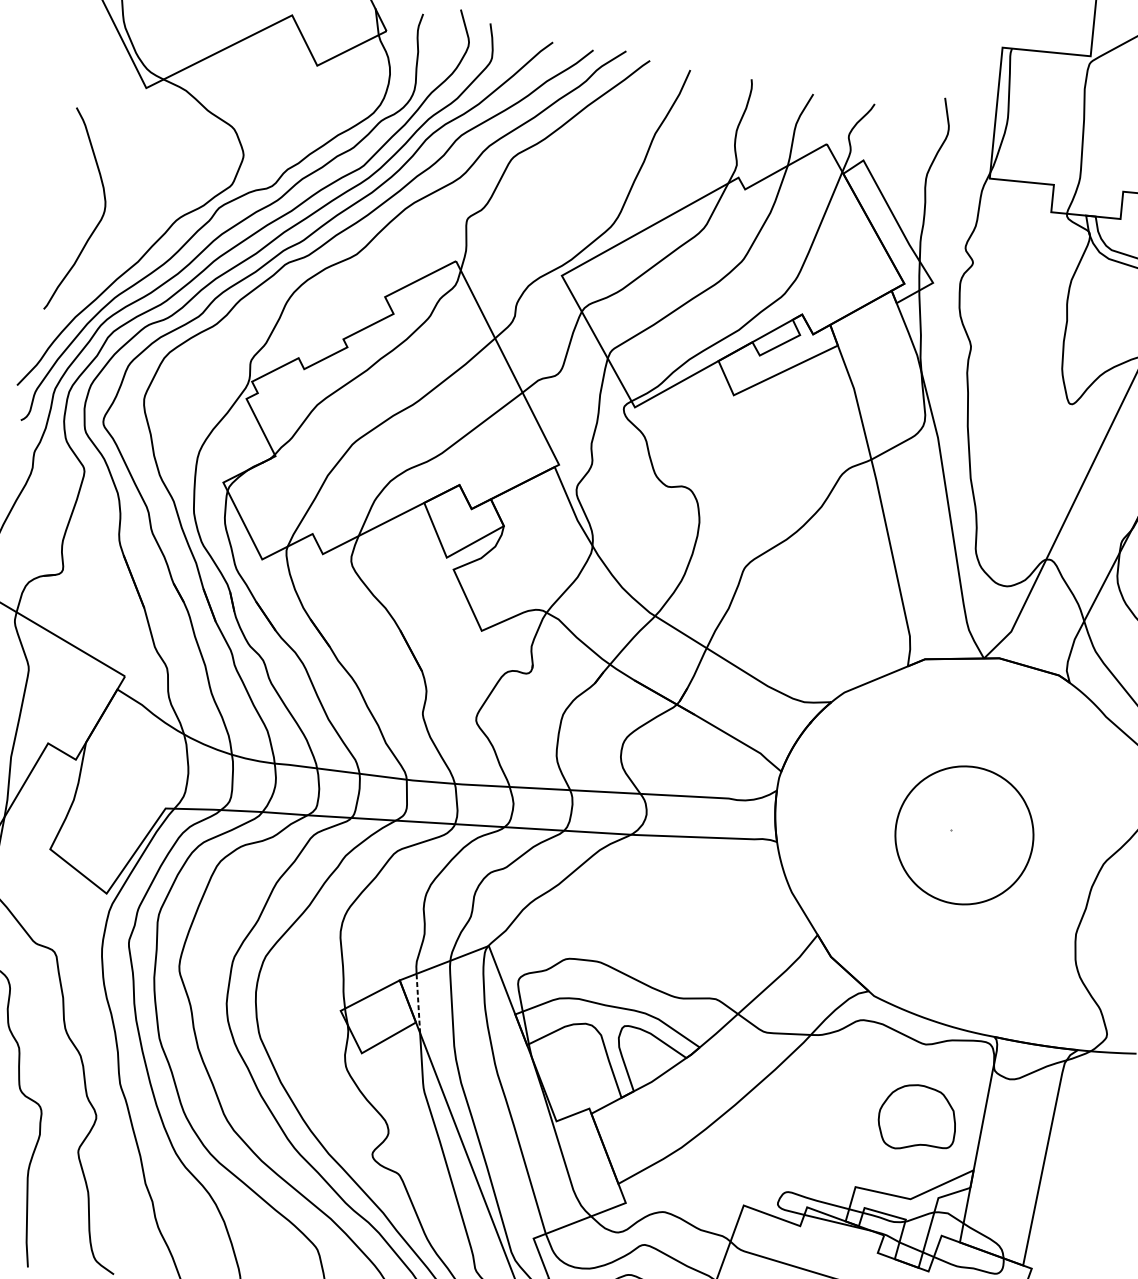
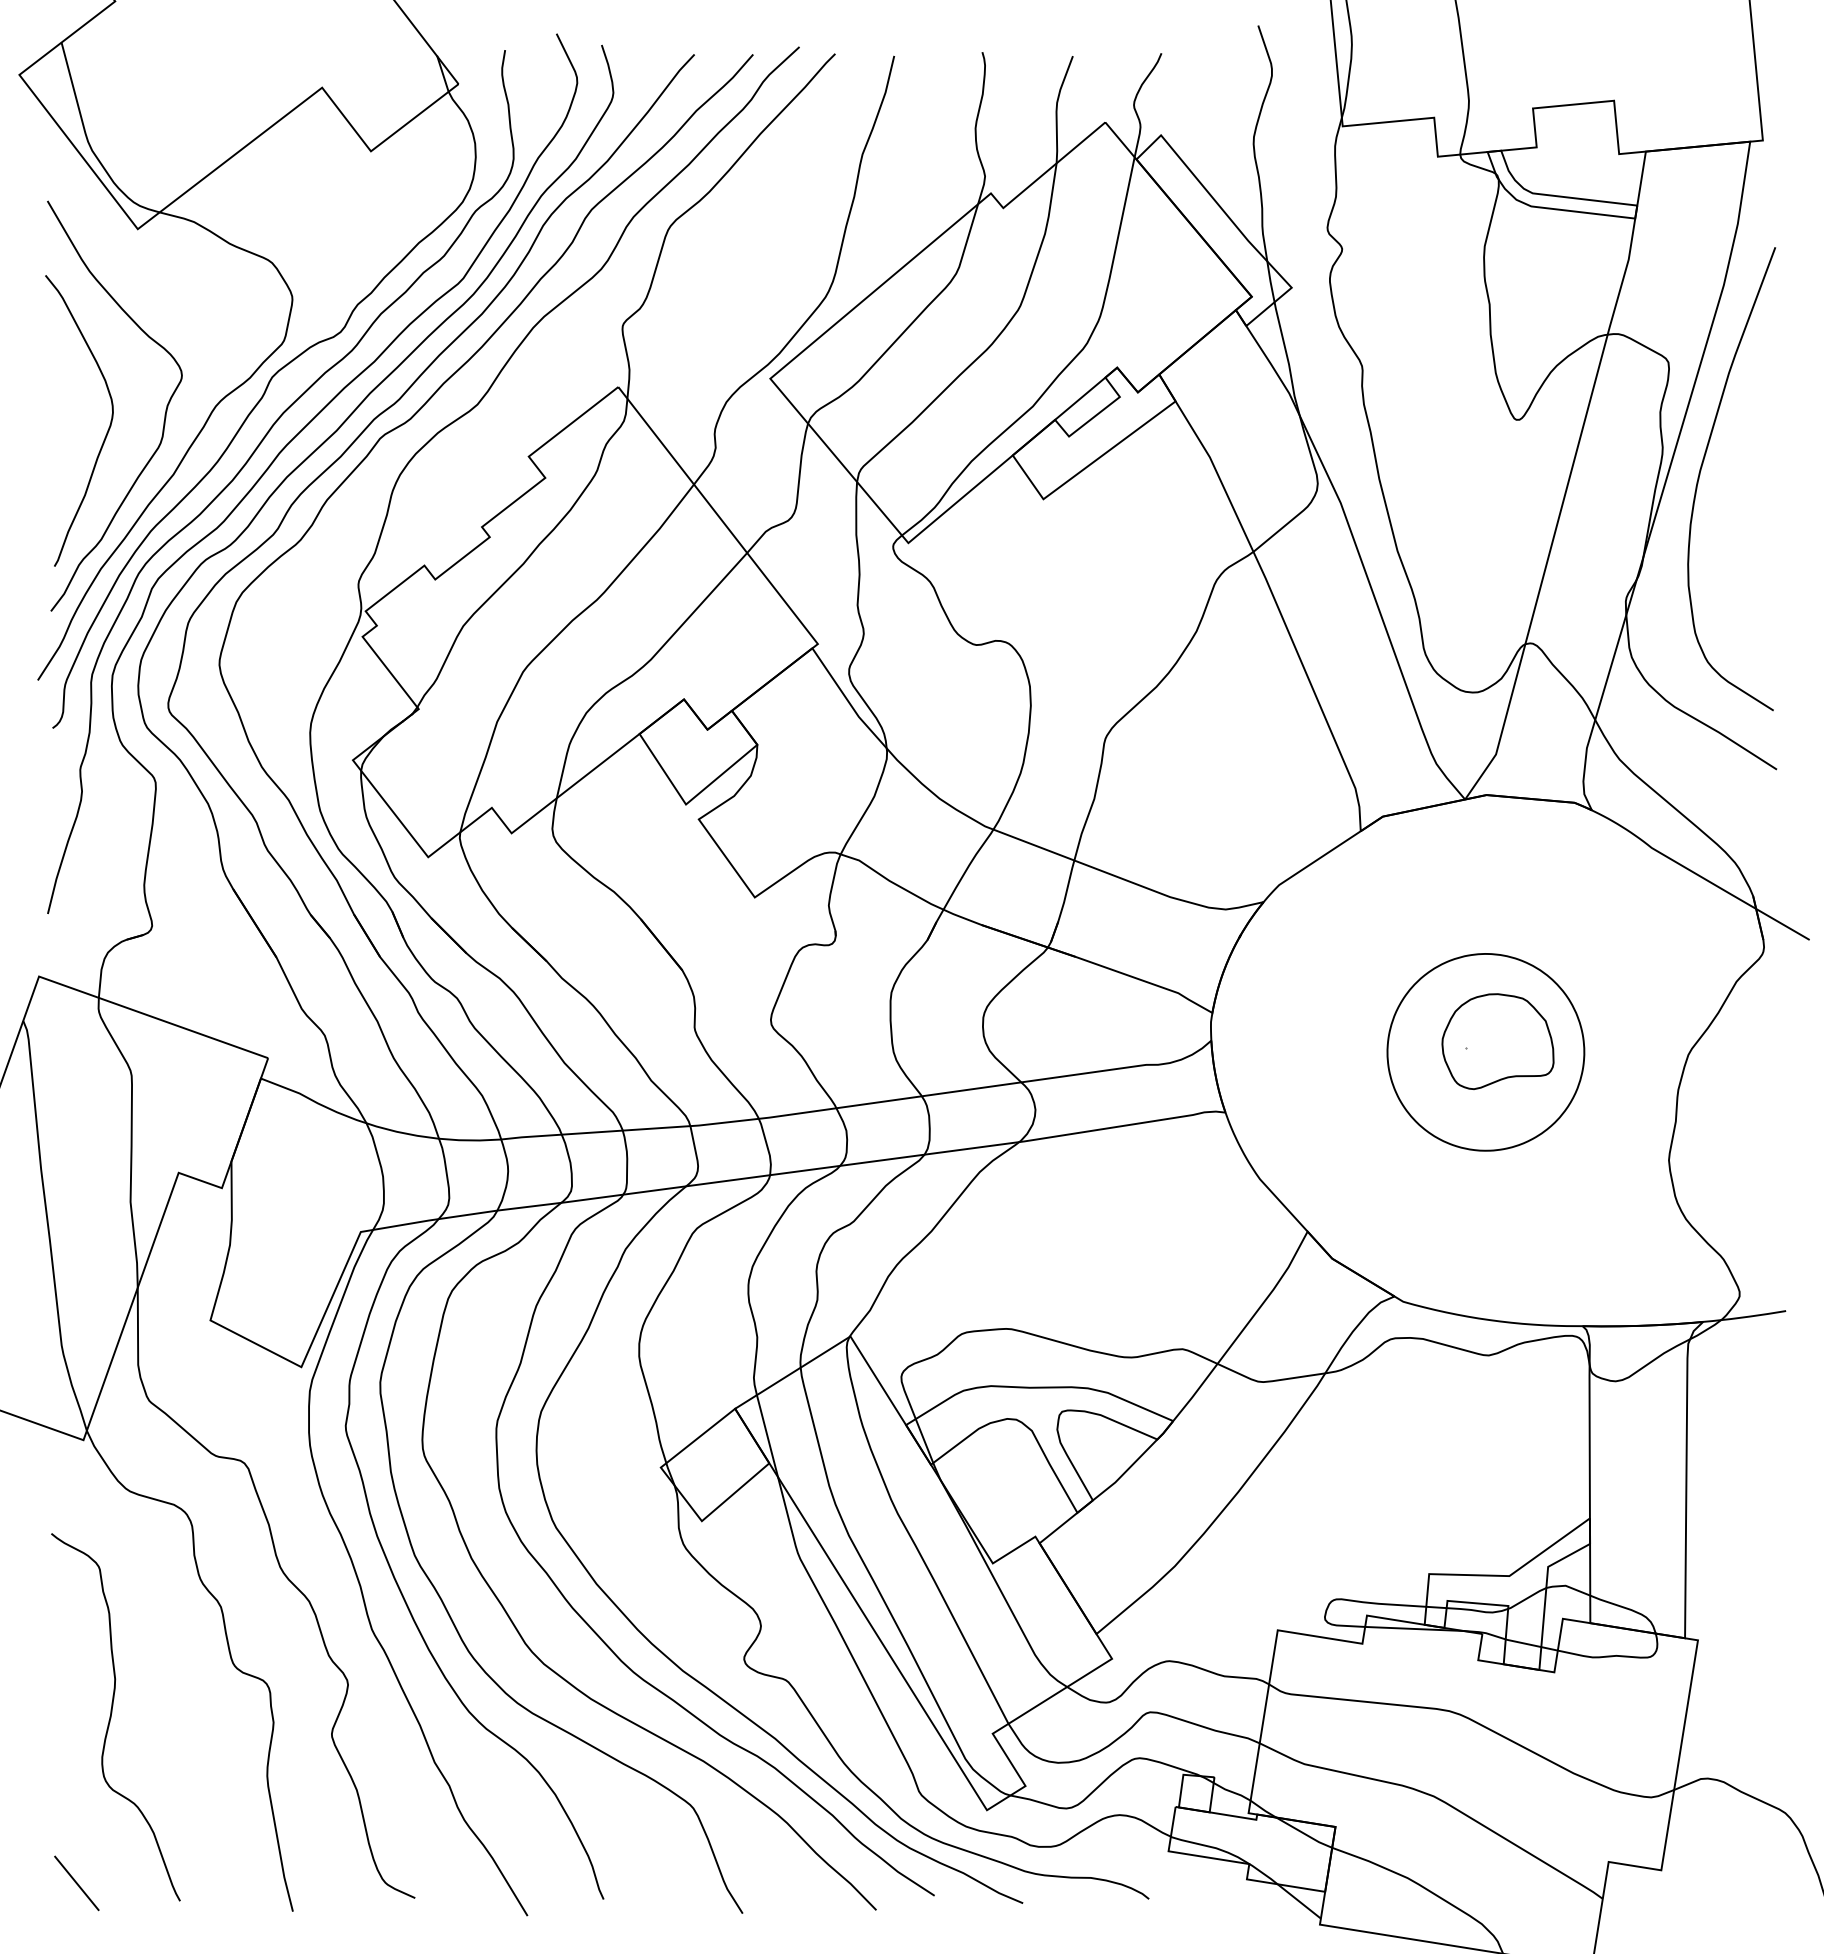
curve: (139, 219) -> (164, 414), added
line: (418, 1003) -> (767, 1435), dashed -> solid
part: (917, 1118) -> (1497, 1041), moved

